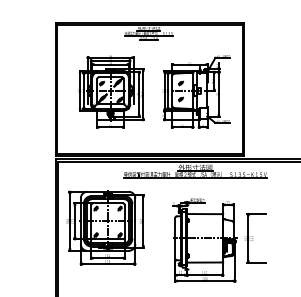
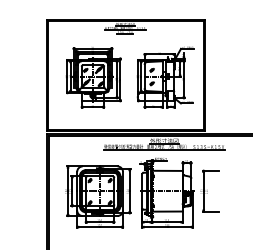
part: (105, 227) -> (97, 196), moved
part: (219, 240) -> (179, 193), moved

